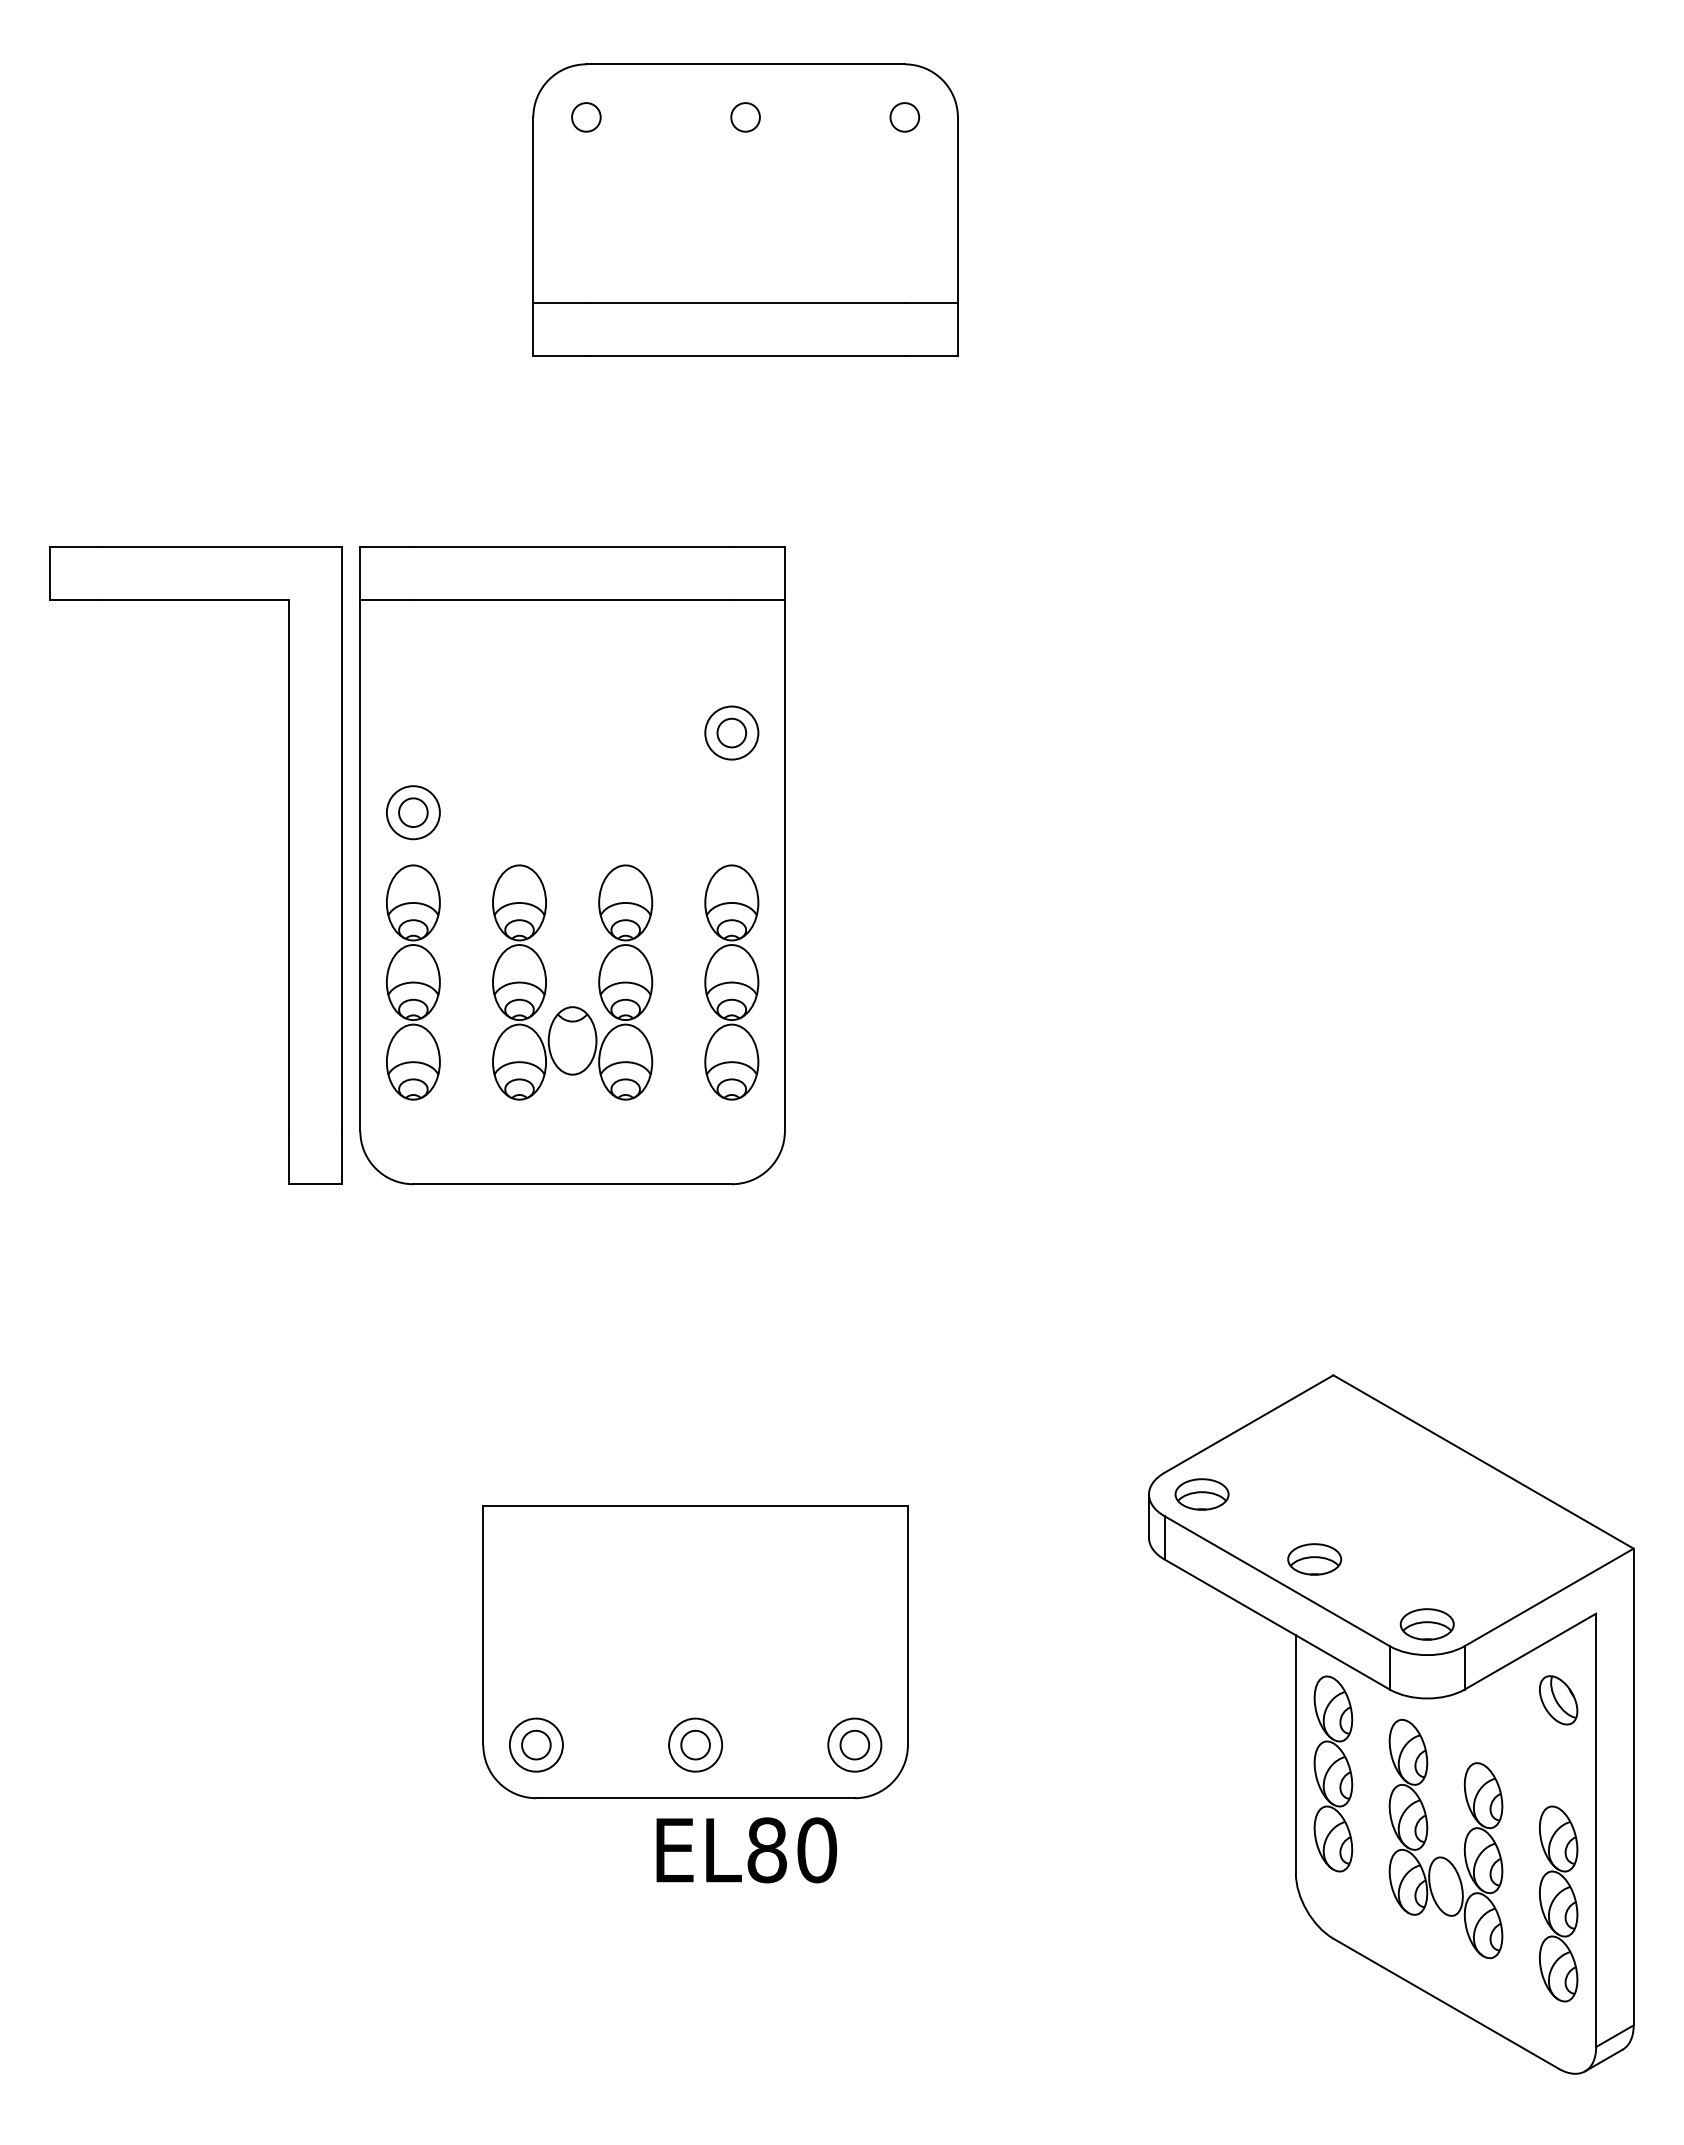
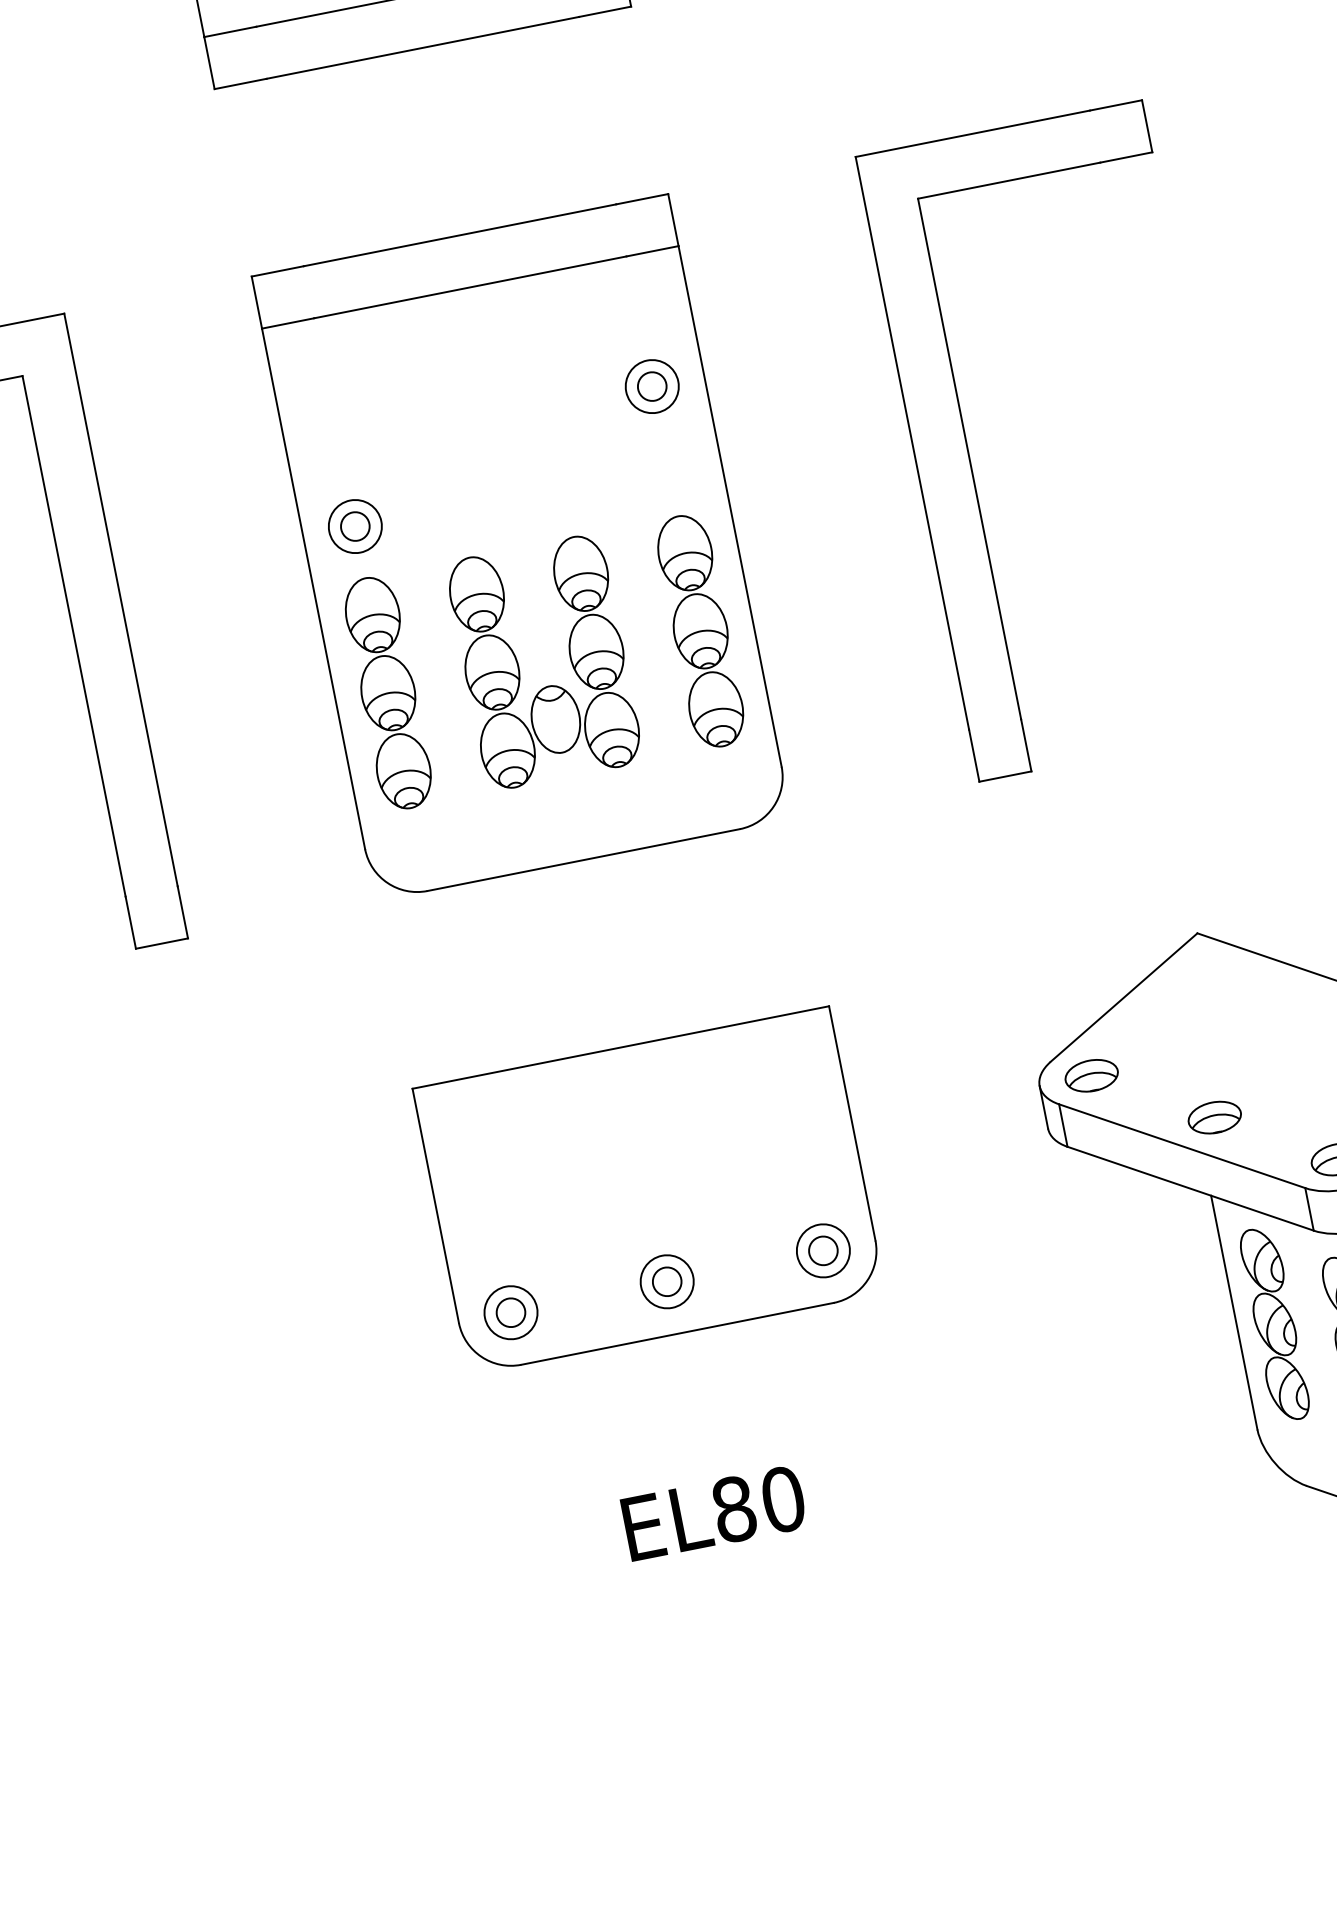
part: (572, 865) -> (521, 547), moved
part: (1202, 865) -> (969, 458), added
part: (695, 1652) -> (649, 1190), moved

